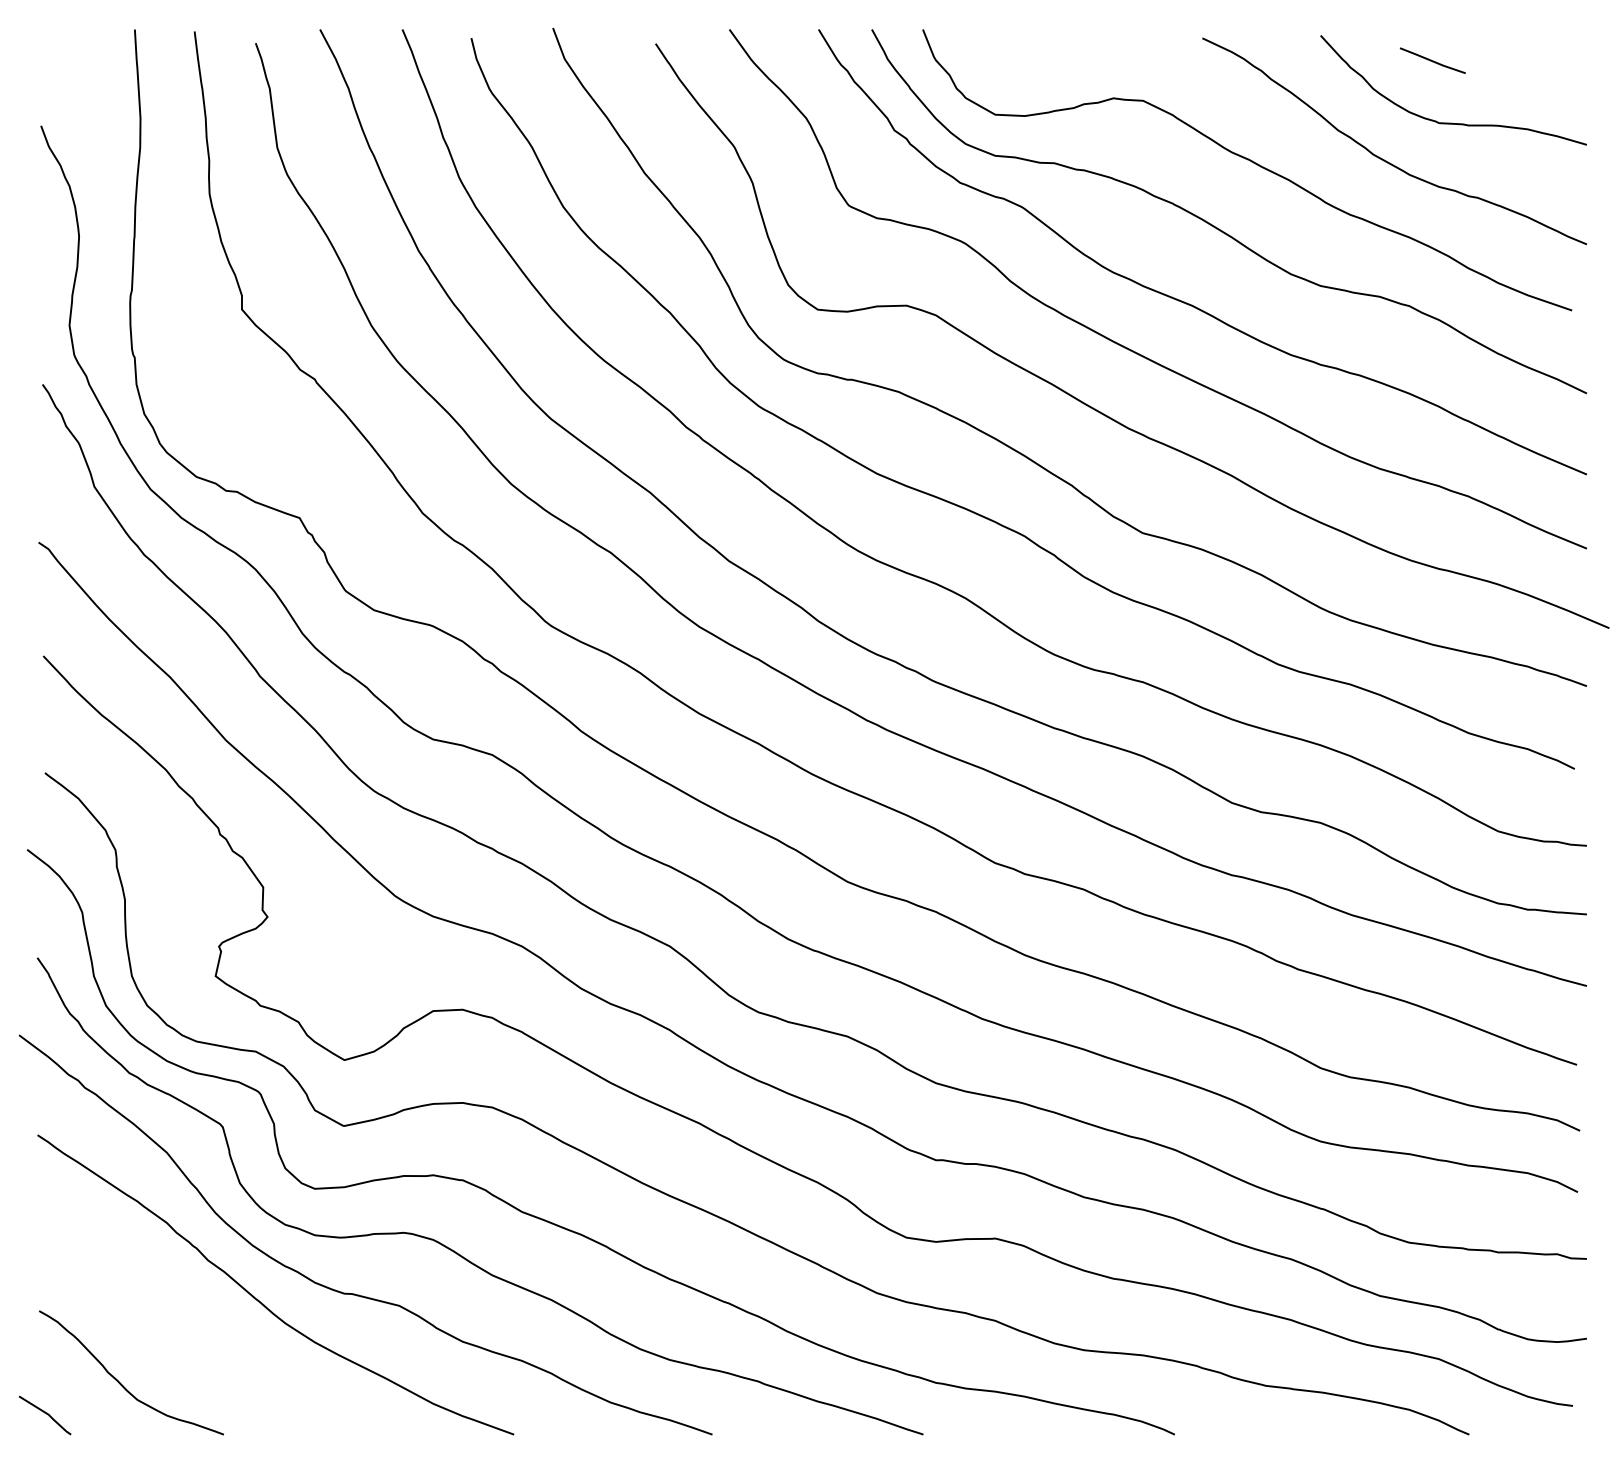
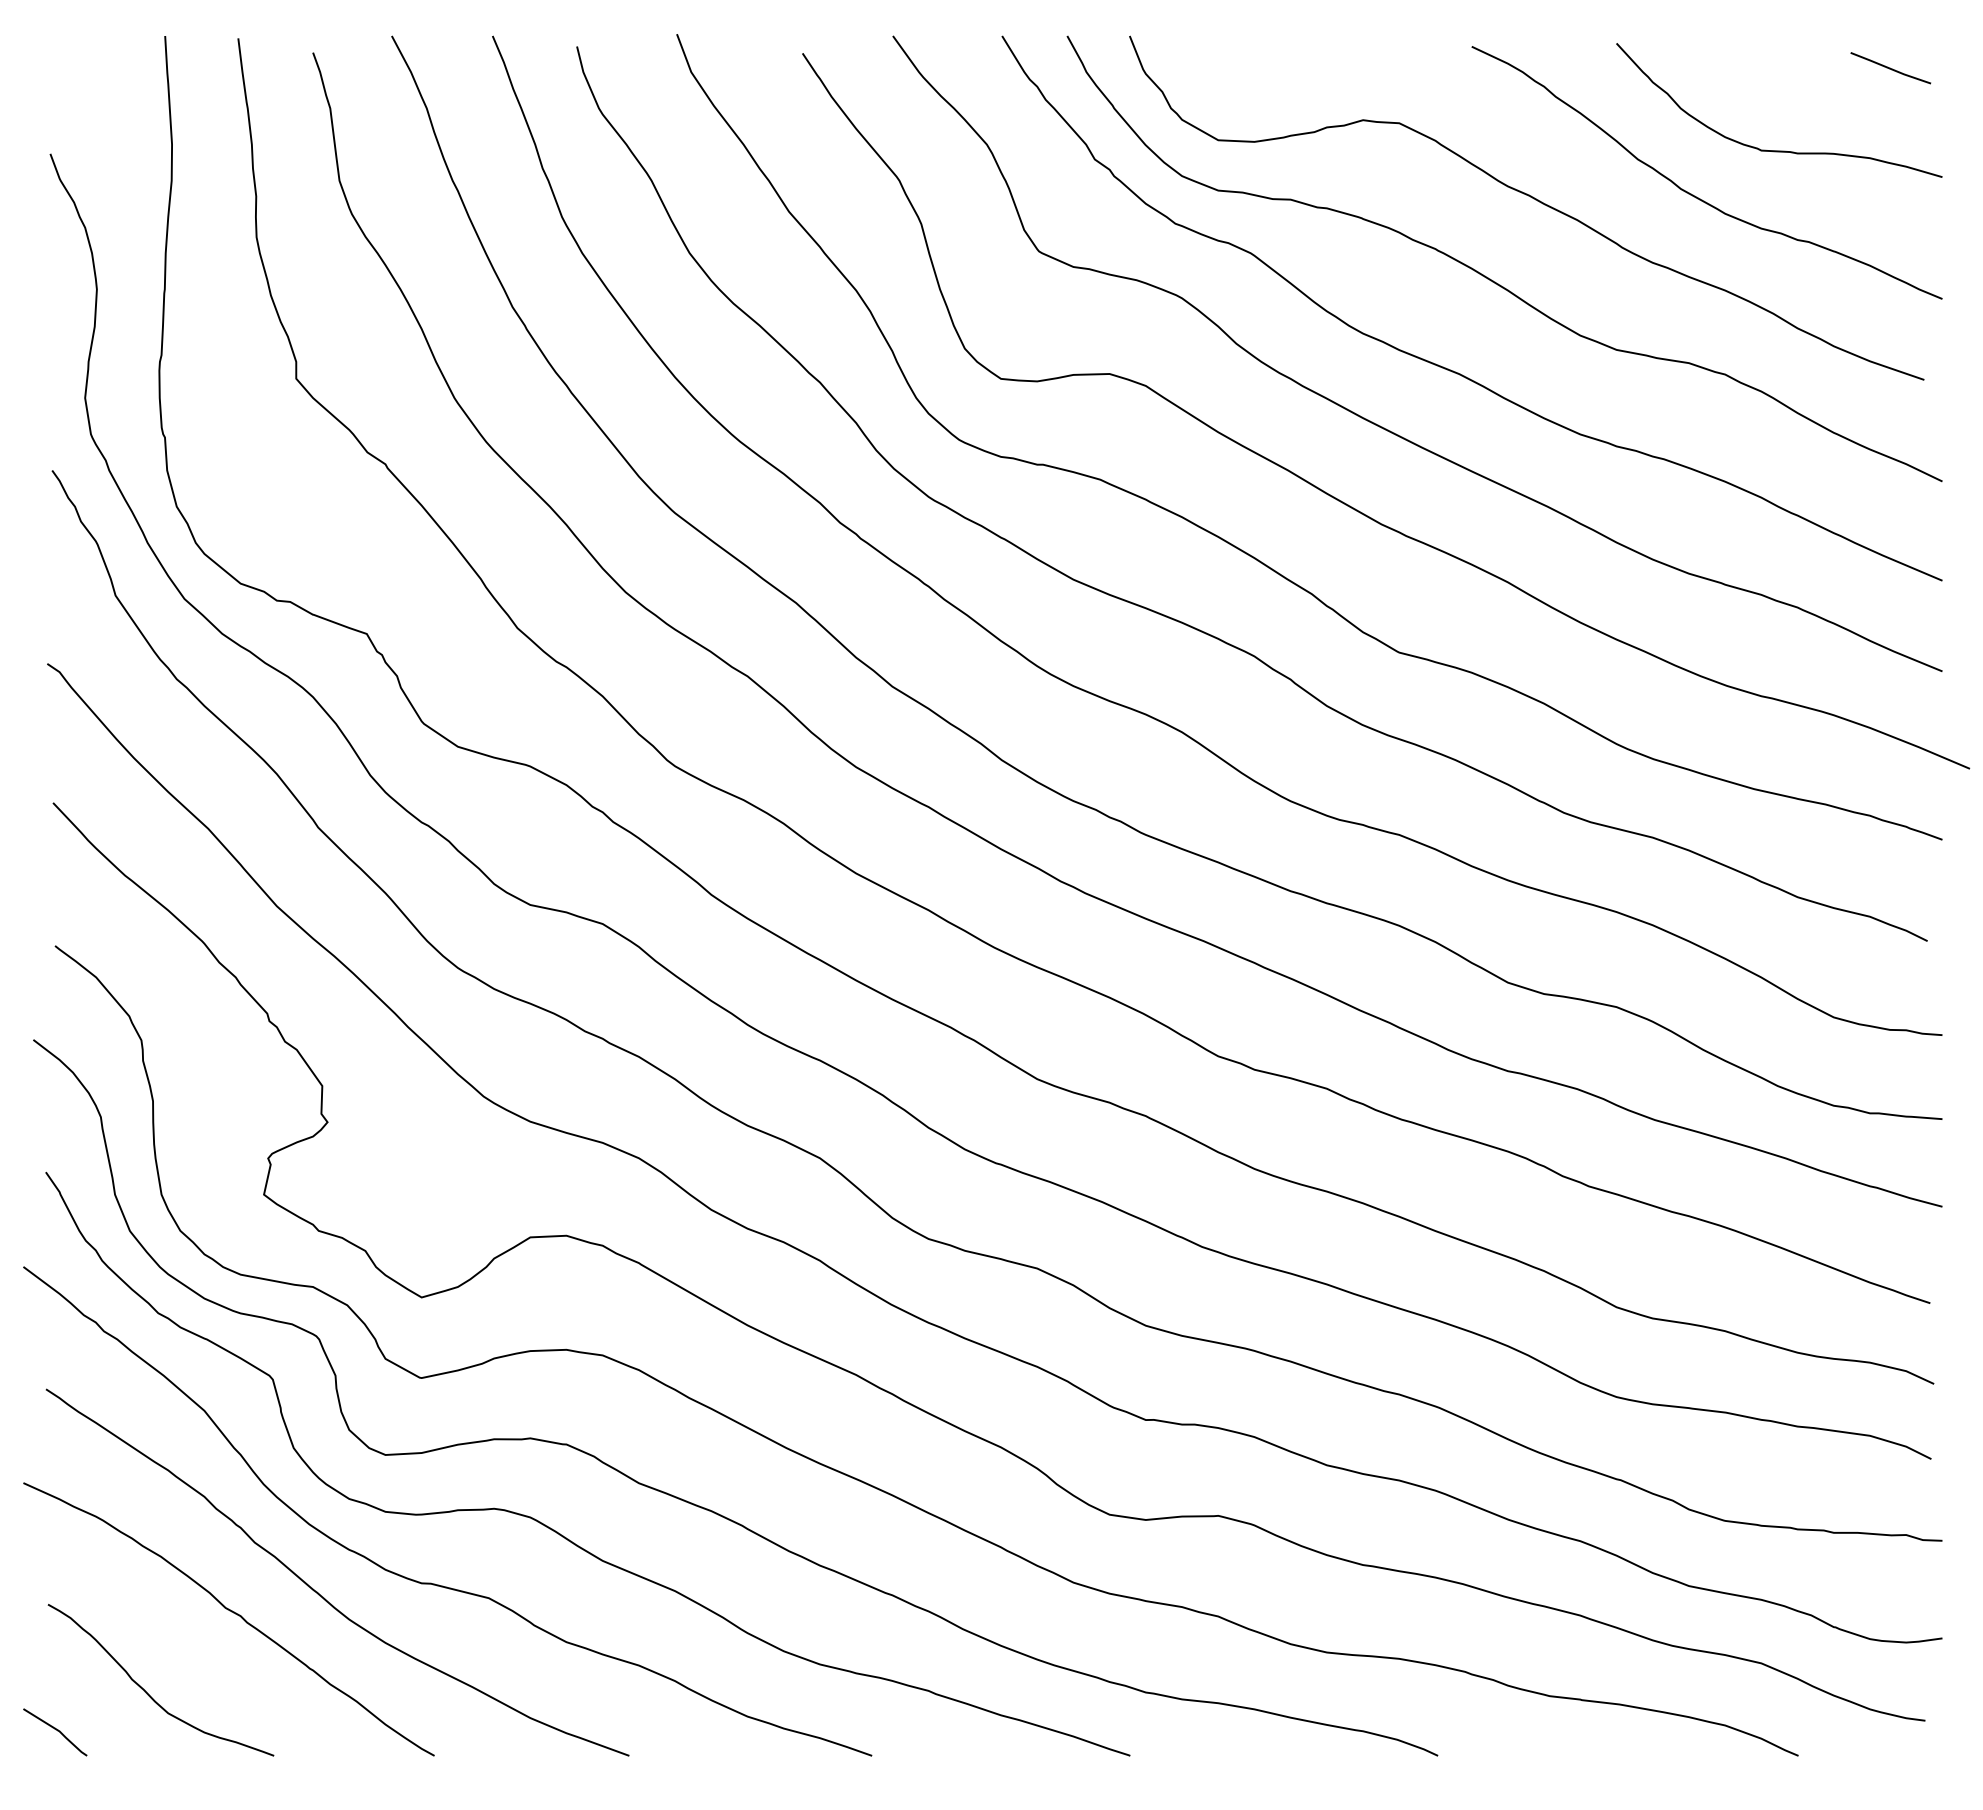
line: (1432, 60) -> (1890, 68), moved
curve: (189, 1317) -> (231, 1612), added

